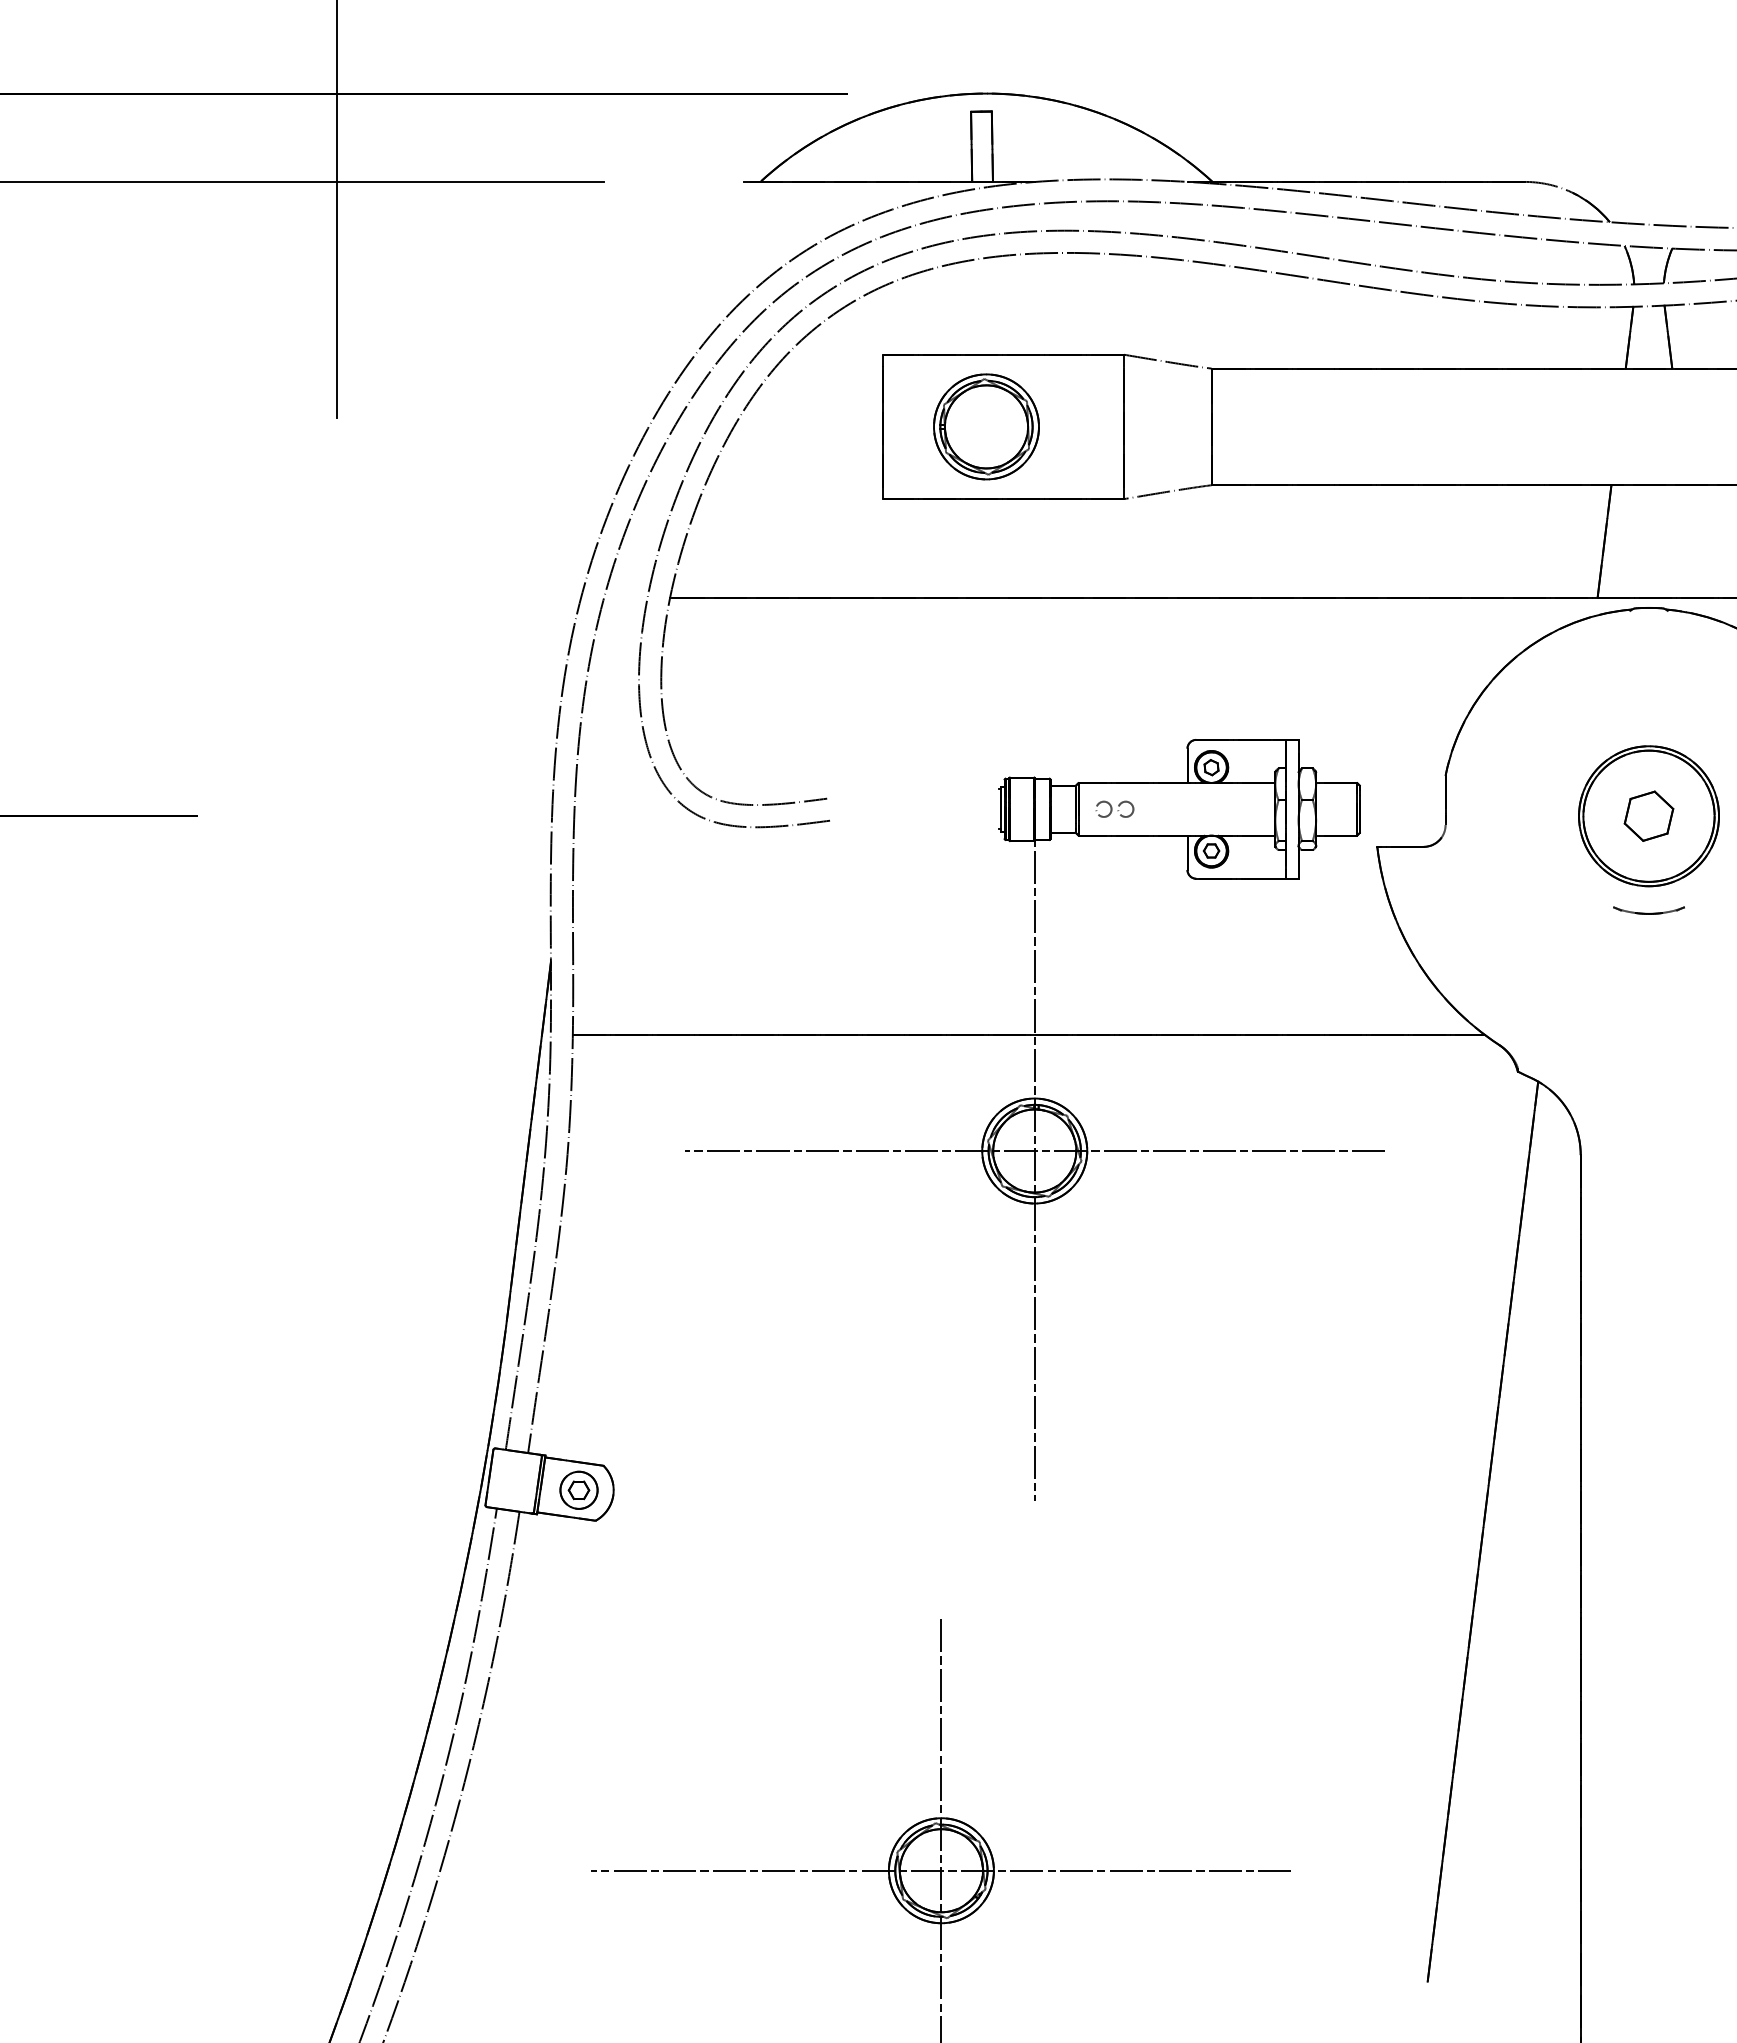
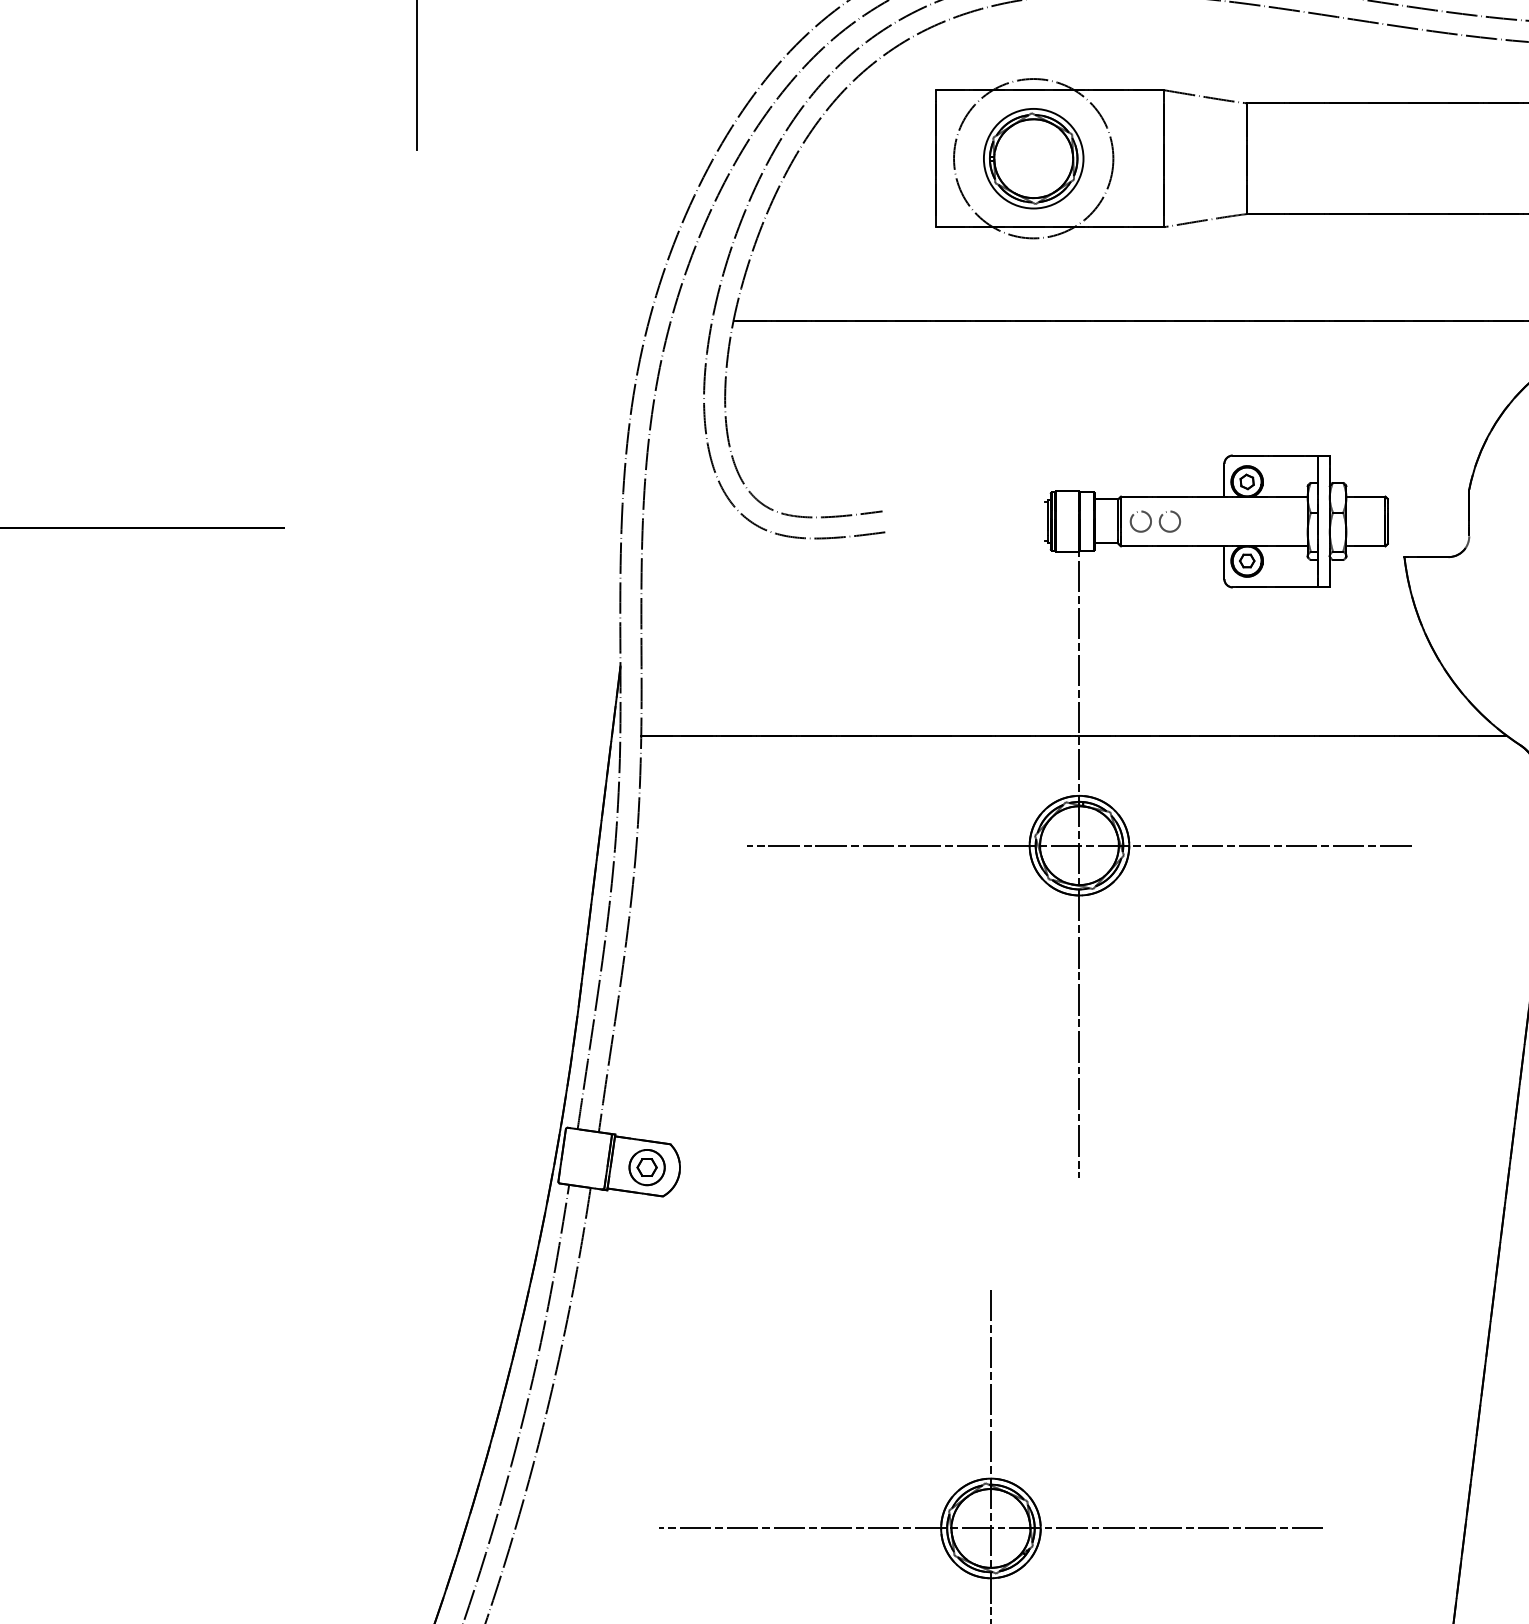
circle: (986, 426) -> (1033, 158), size x1.6
part: (1114, 808) -> (1155, 520), size x1.4

